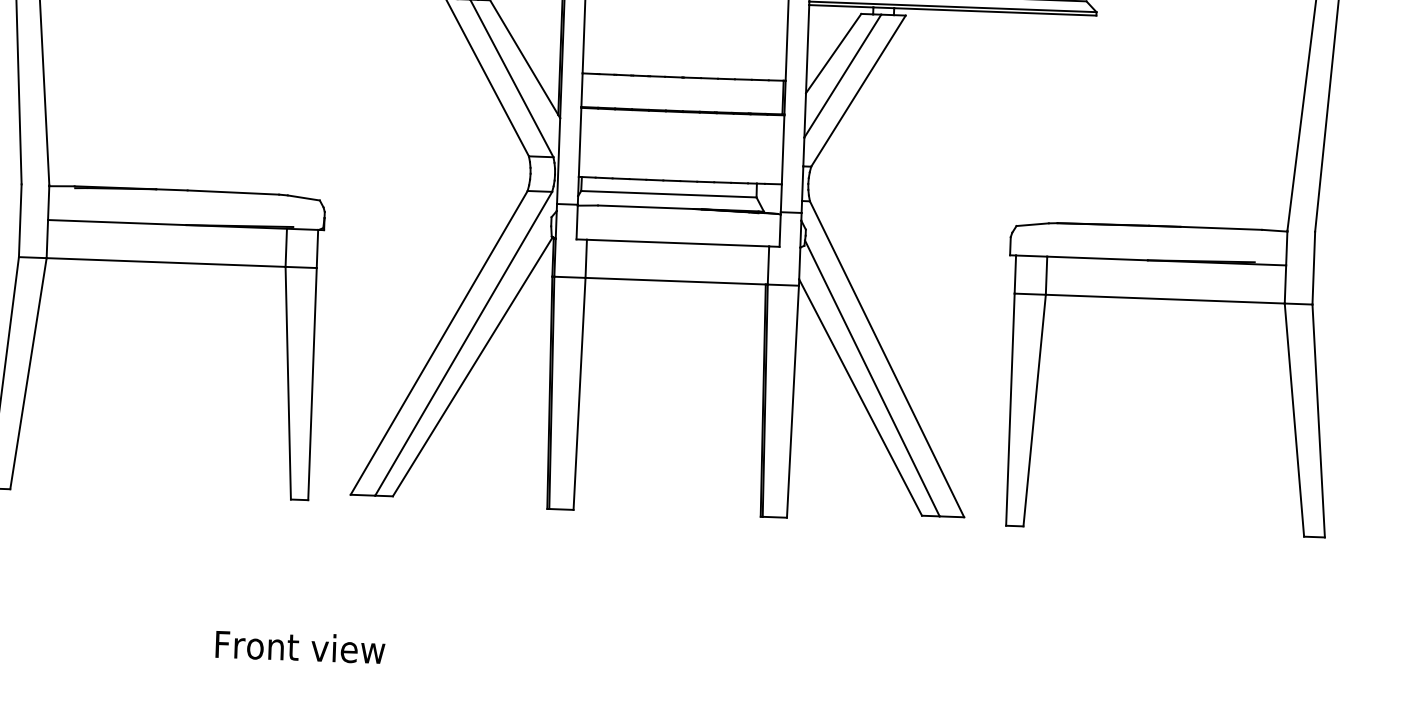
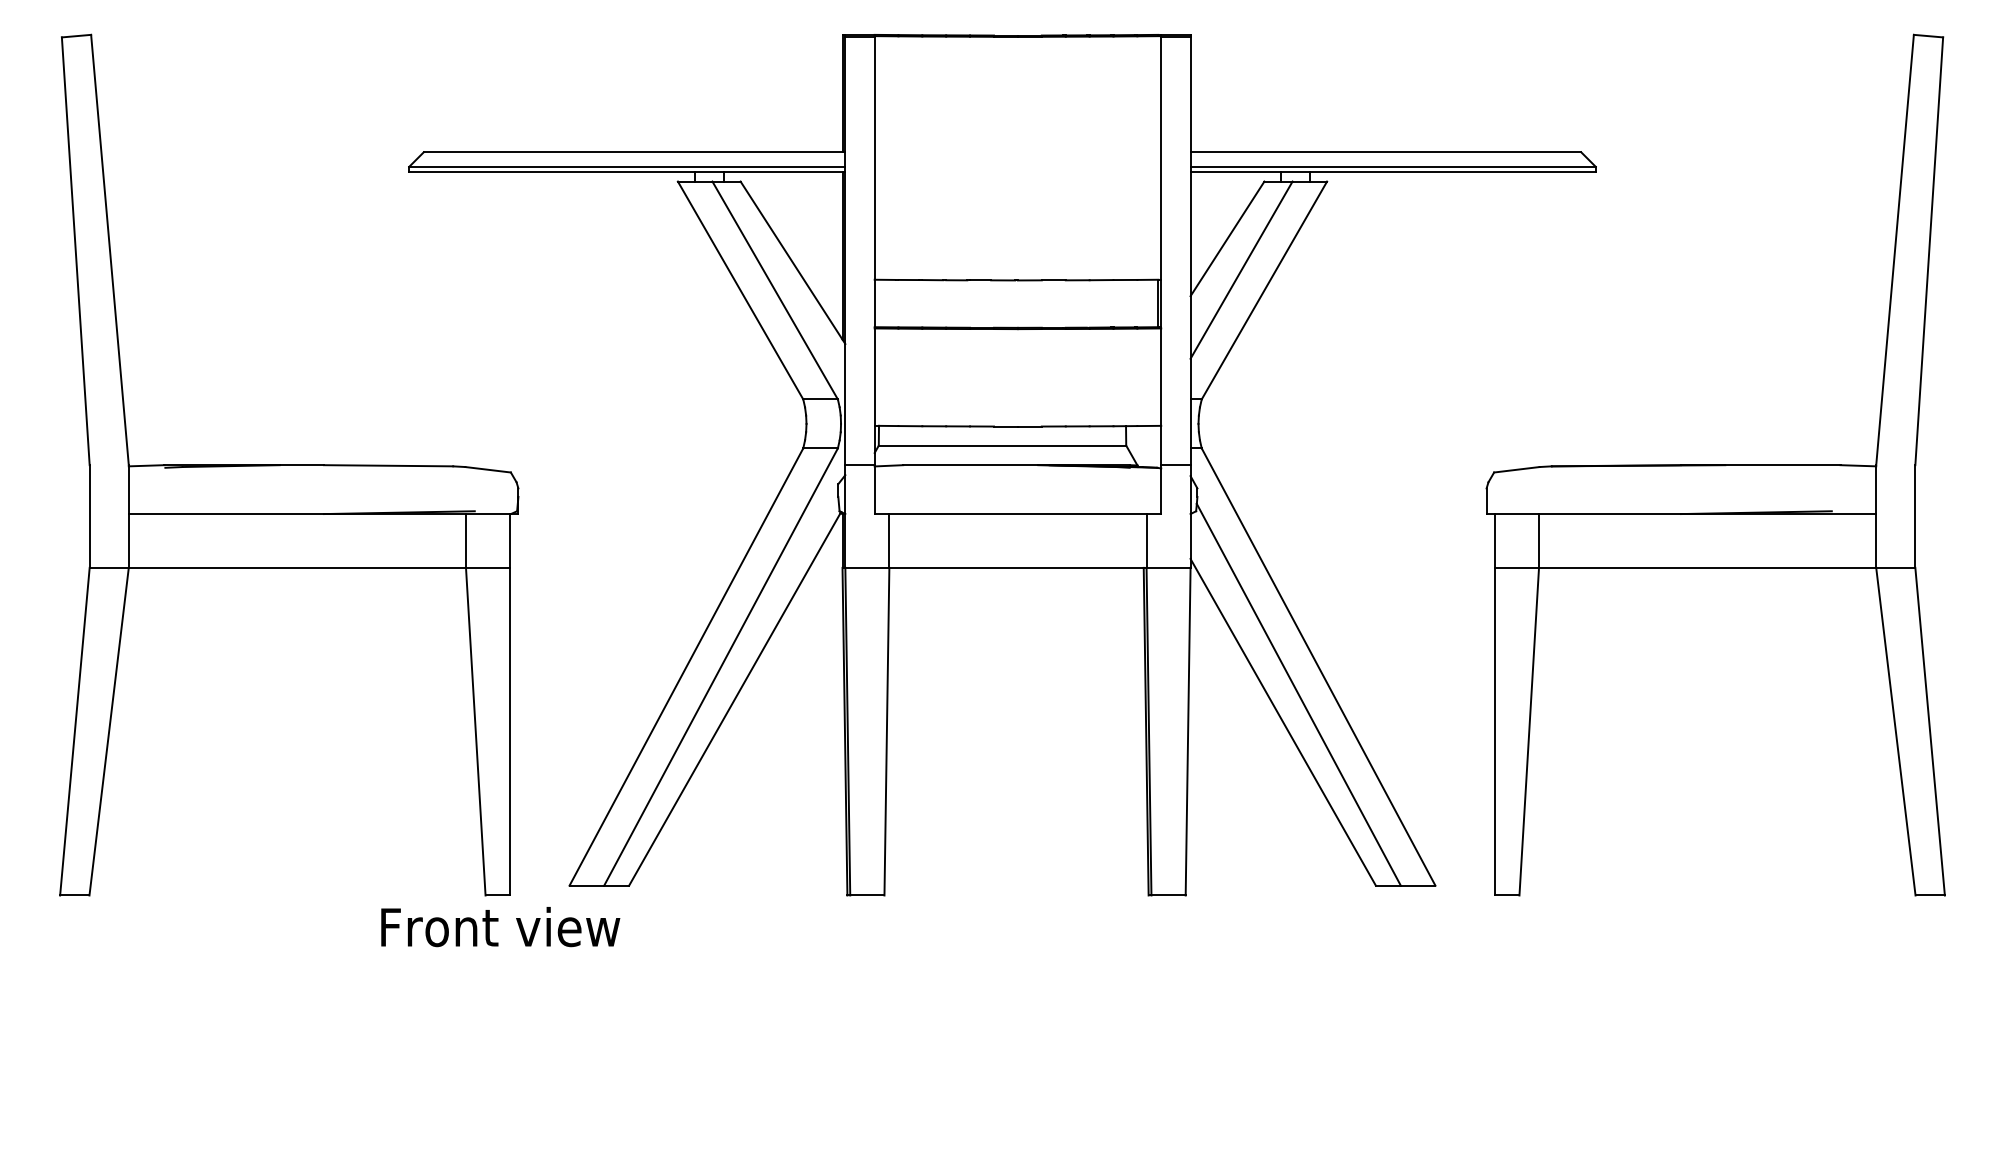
text: (300, 647) -> (500, 927), moved

